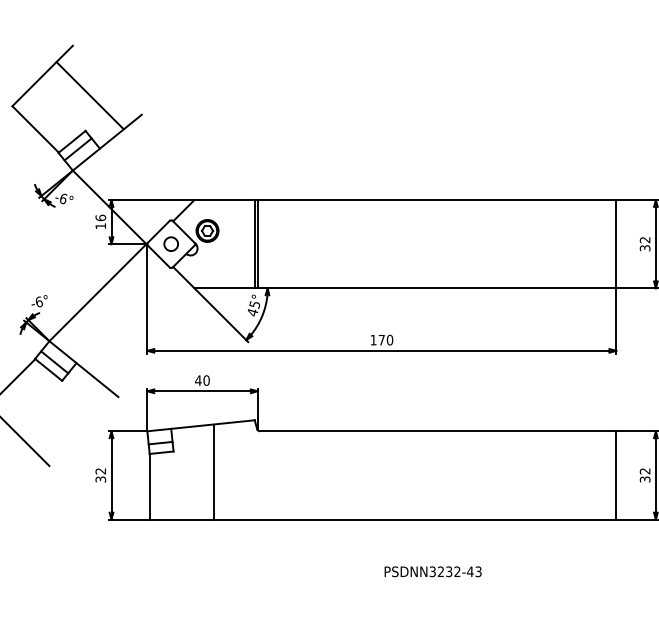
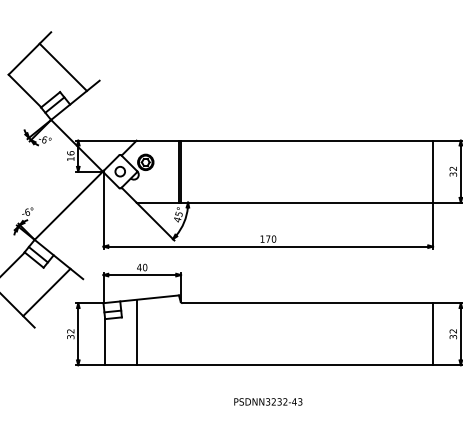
line: (66, 416) -> (46, 292), added
line: (214, 473) -> (136, 332), moved
text: (433, 571) -> (268, 401), moved

